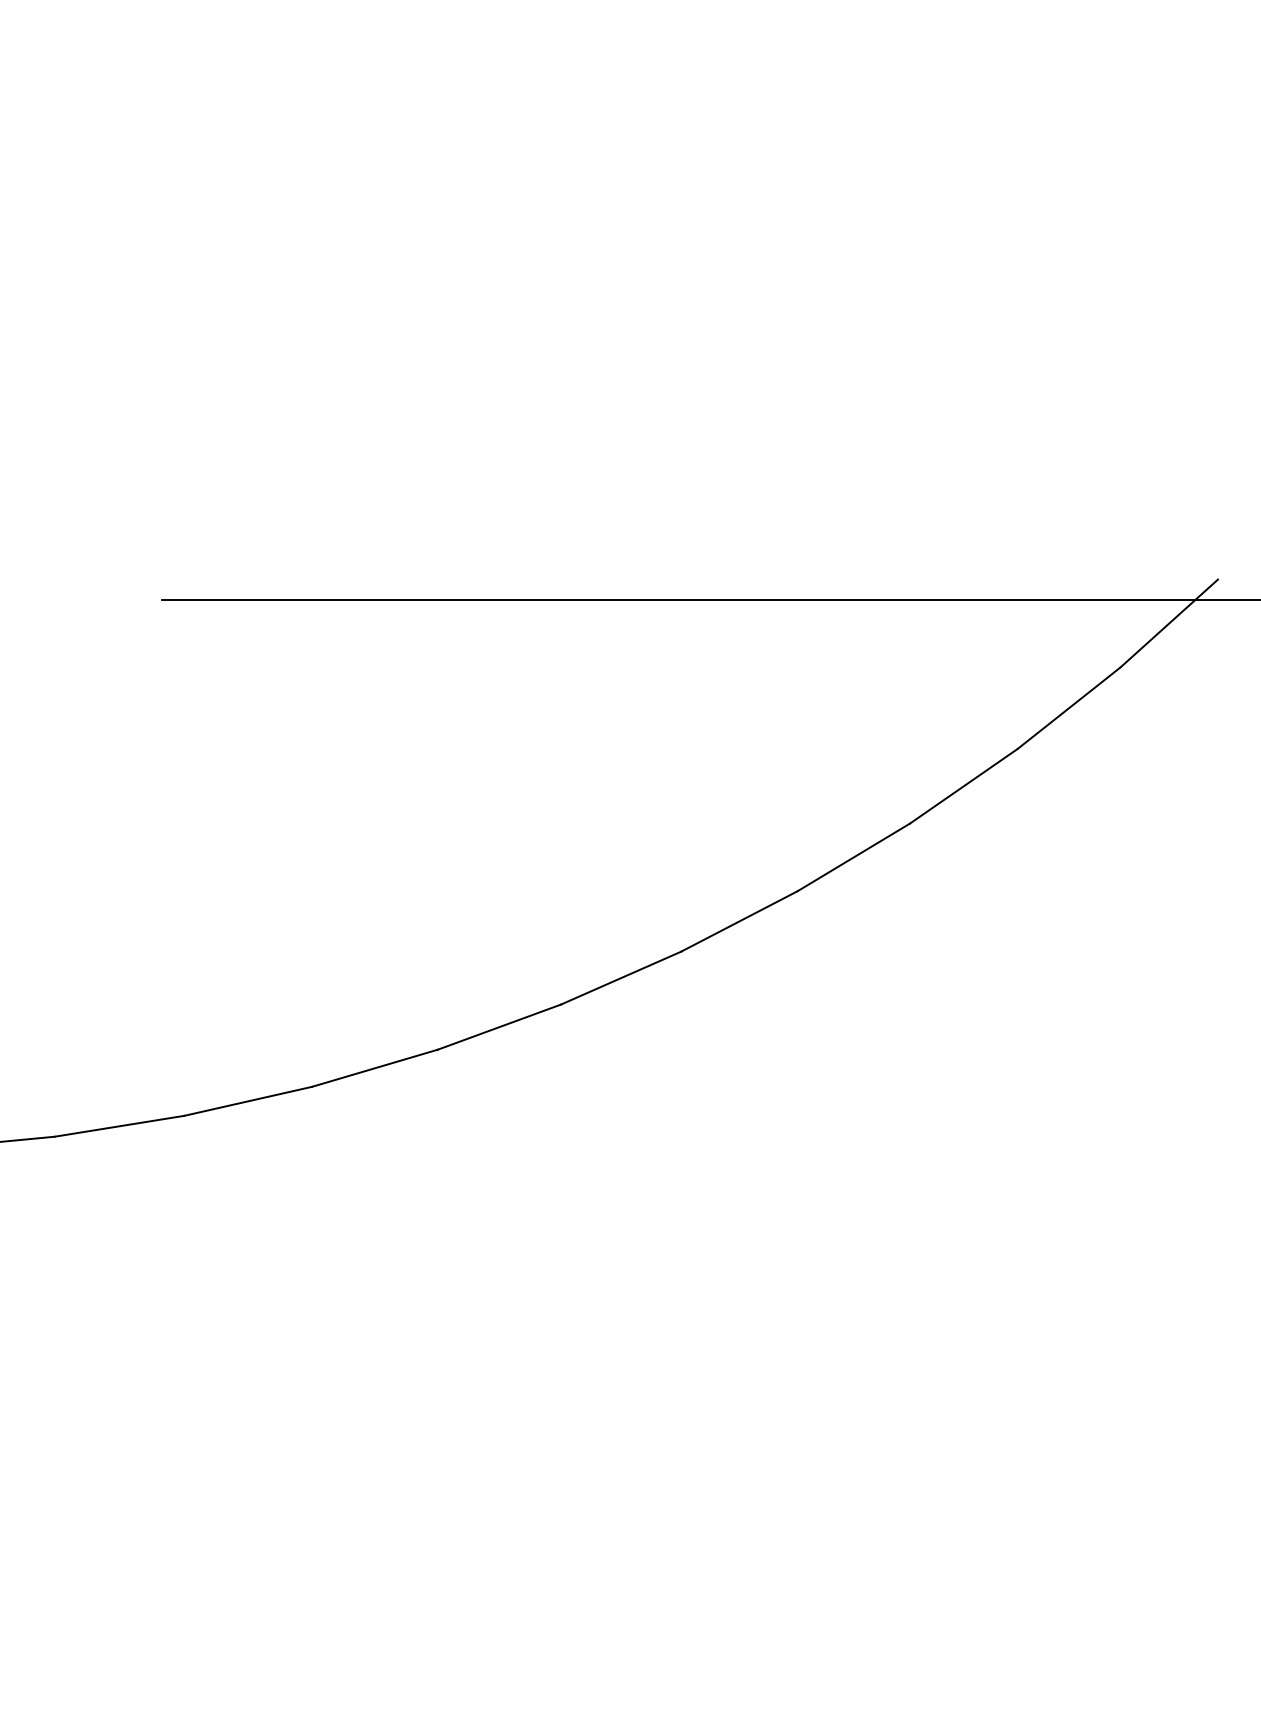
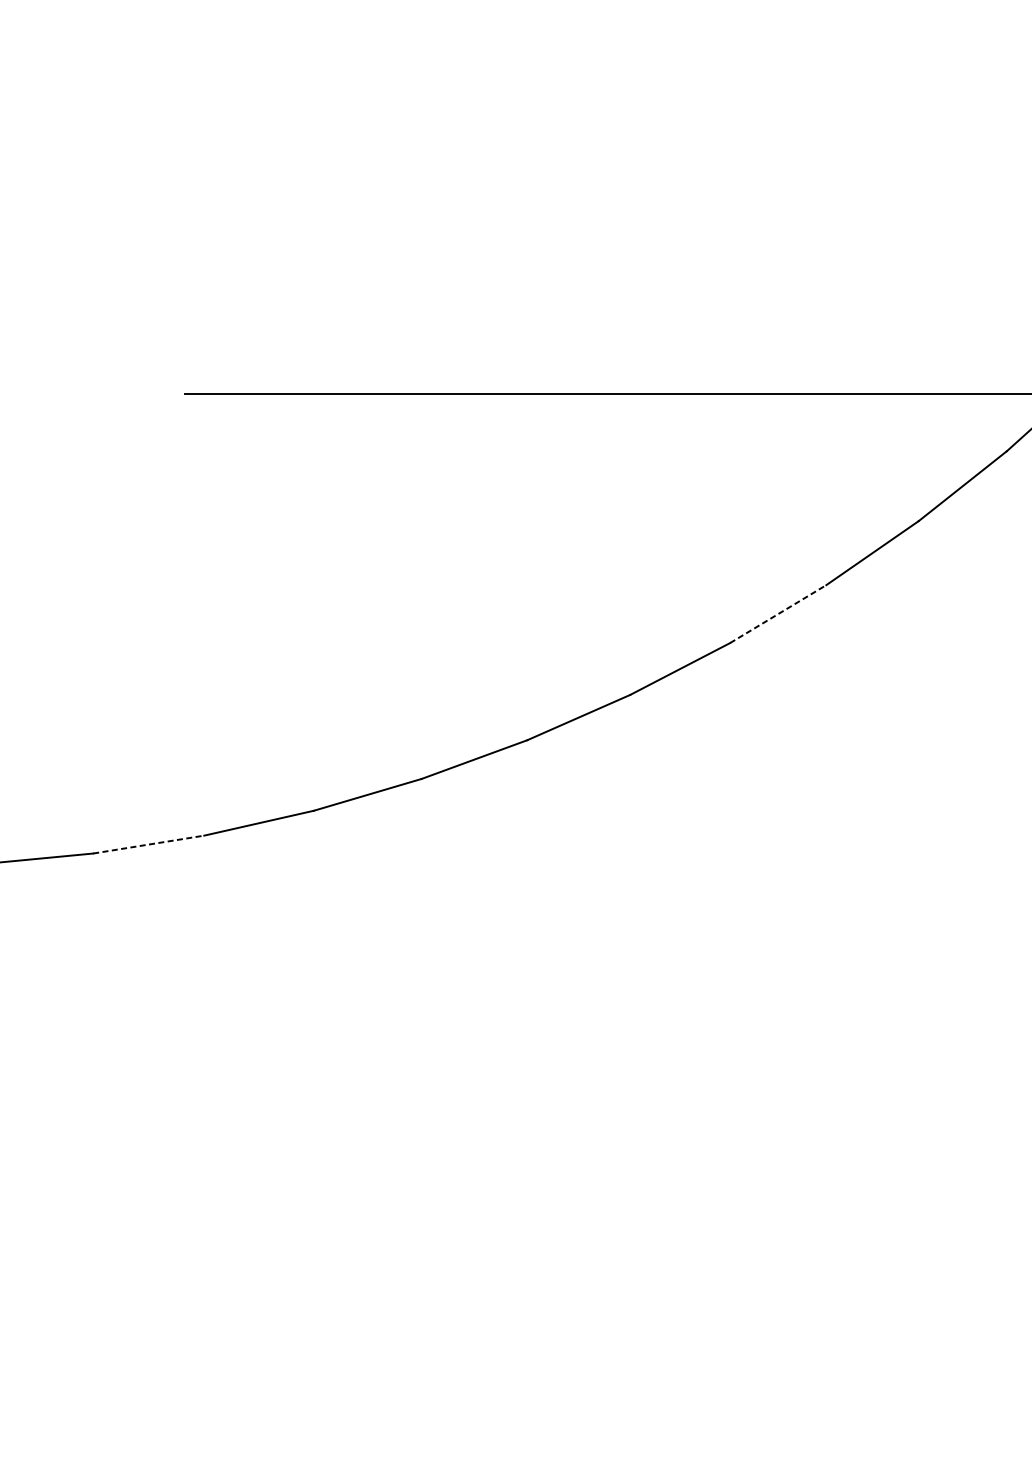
line: (853, 857) -> (777, 614), solid -> dashed
line: (119, 1126) -> (148, 844), solid -> dashed

